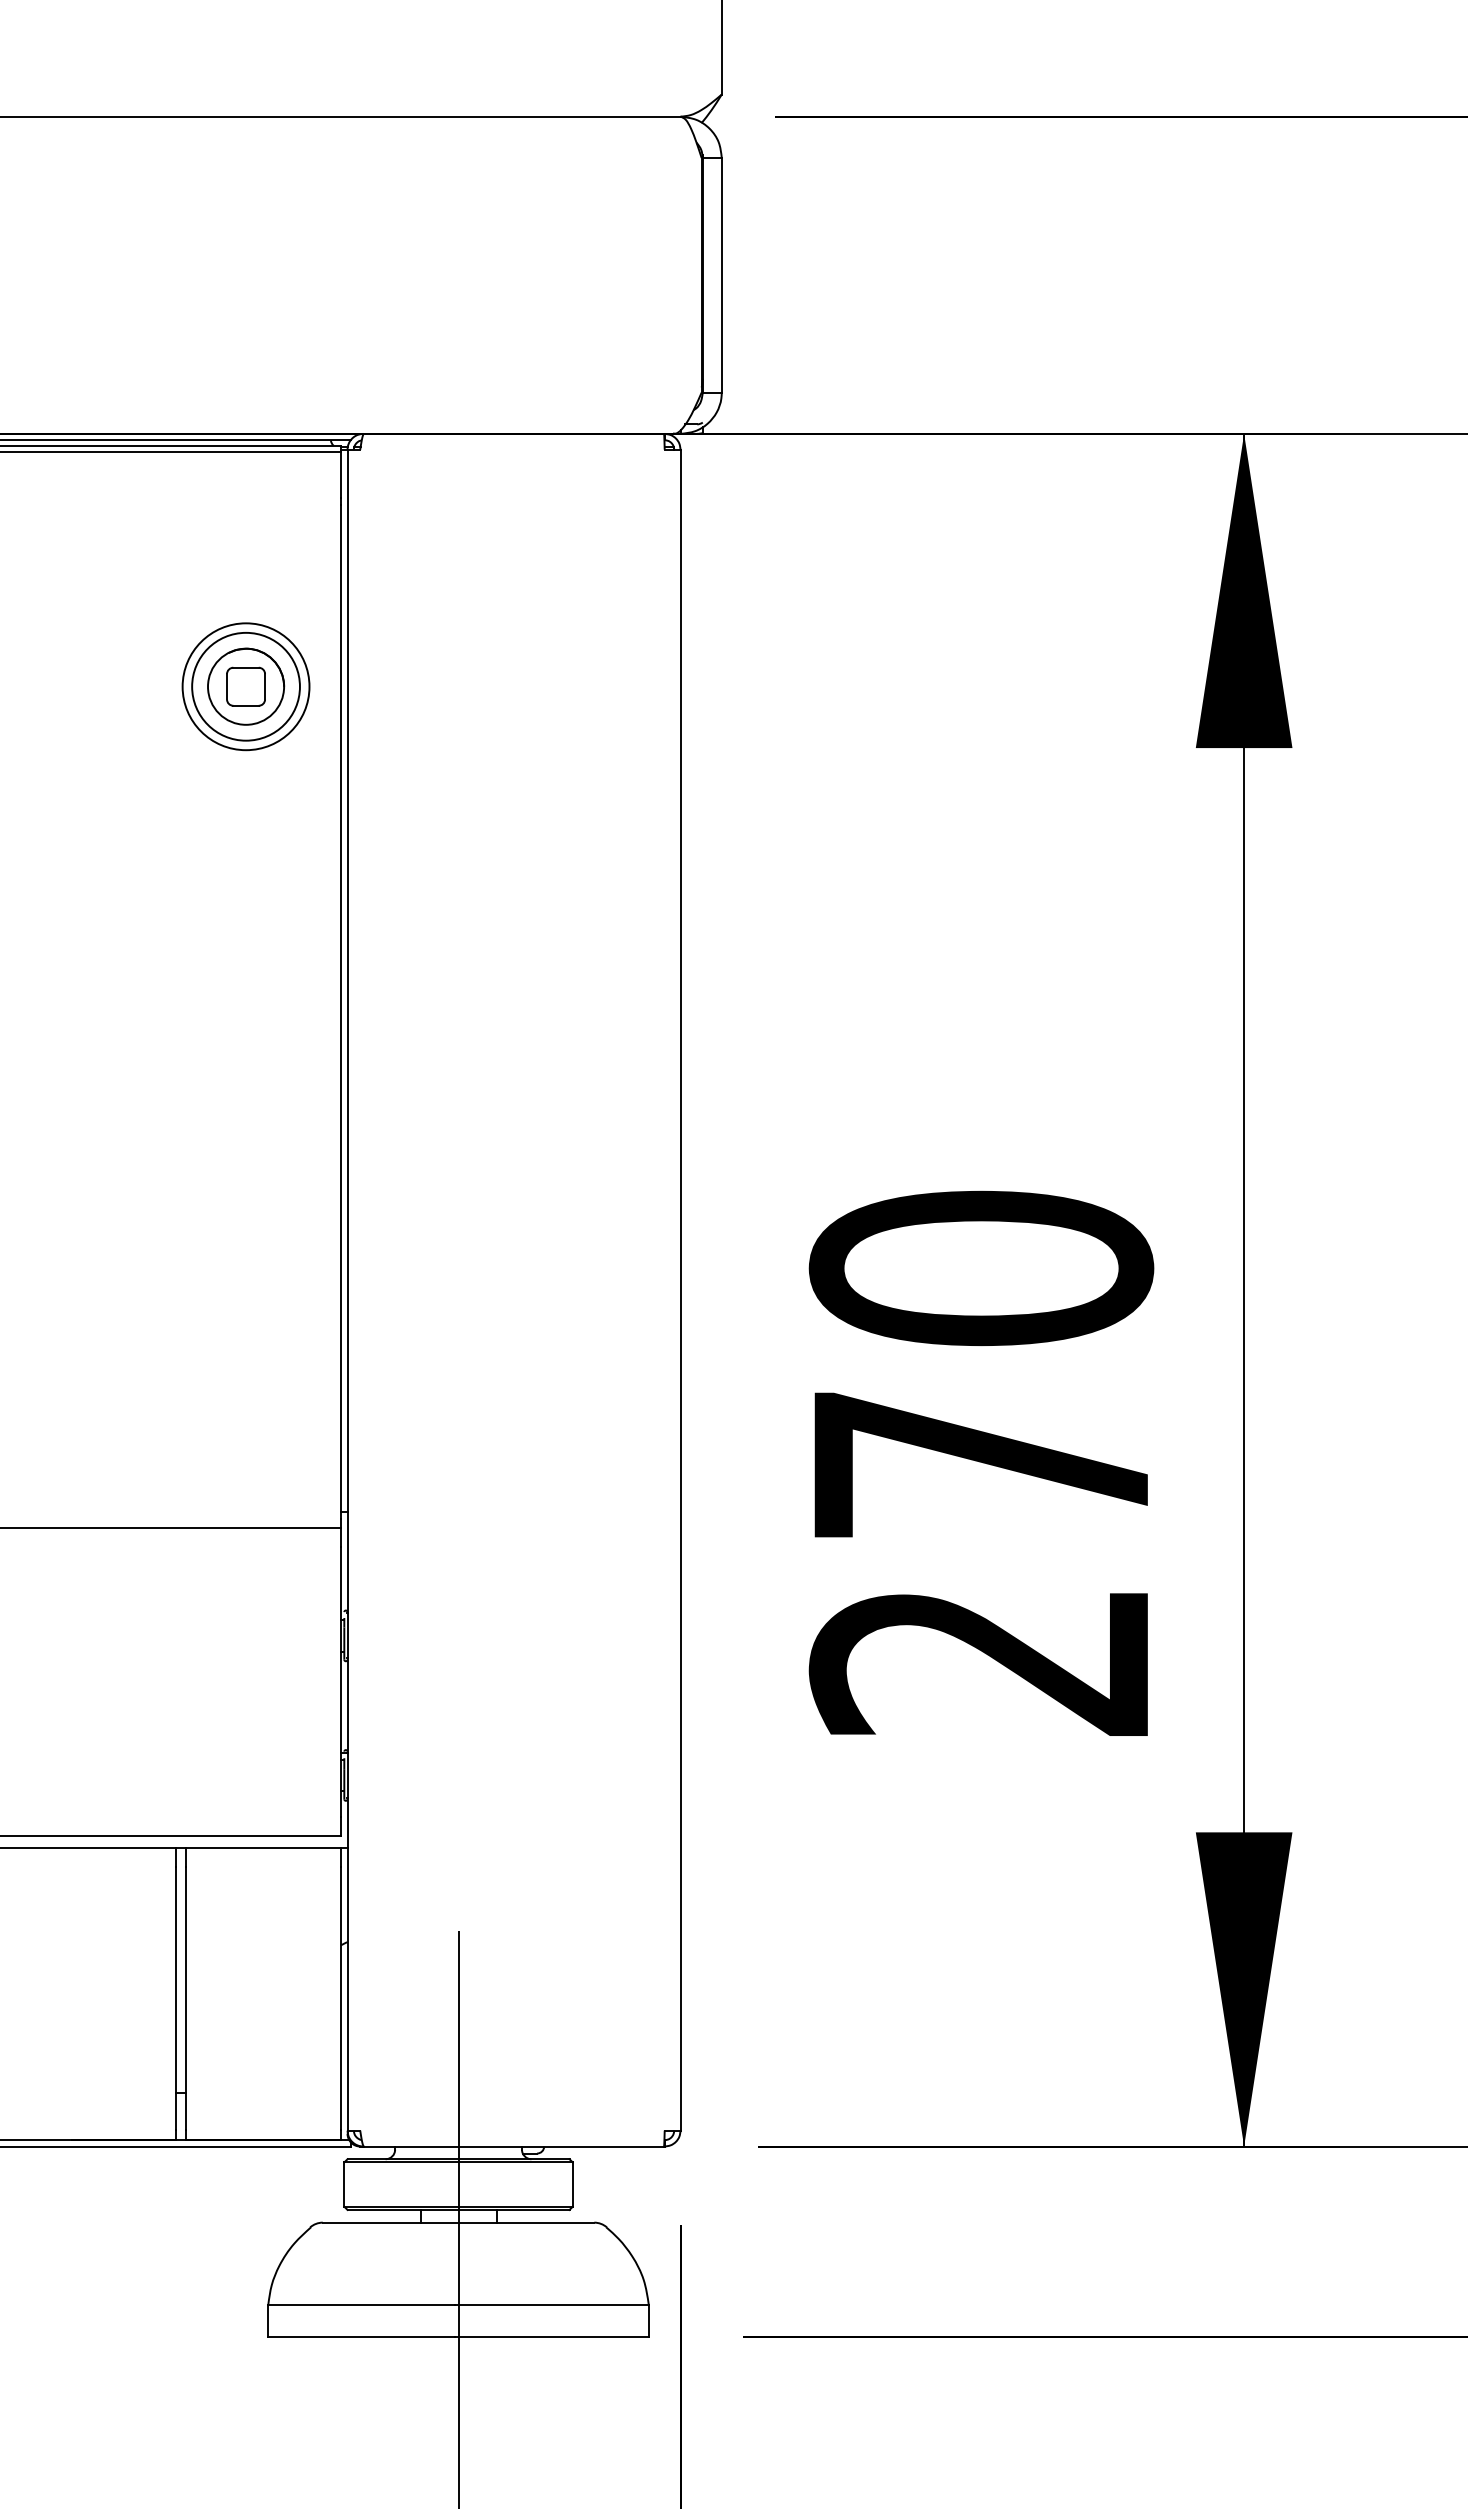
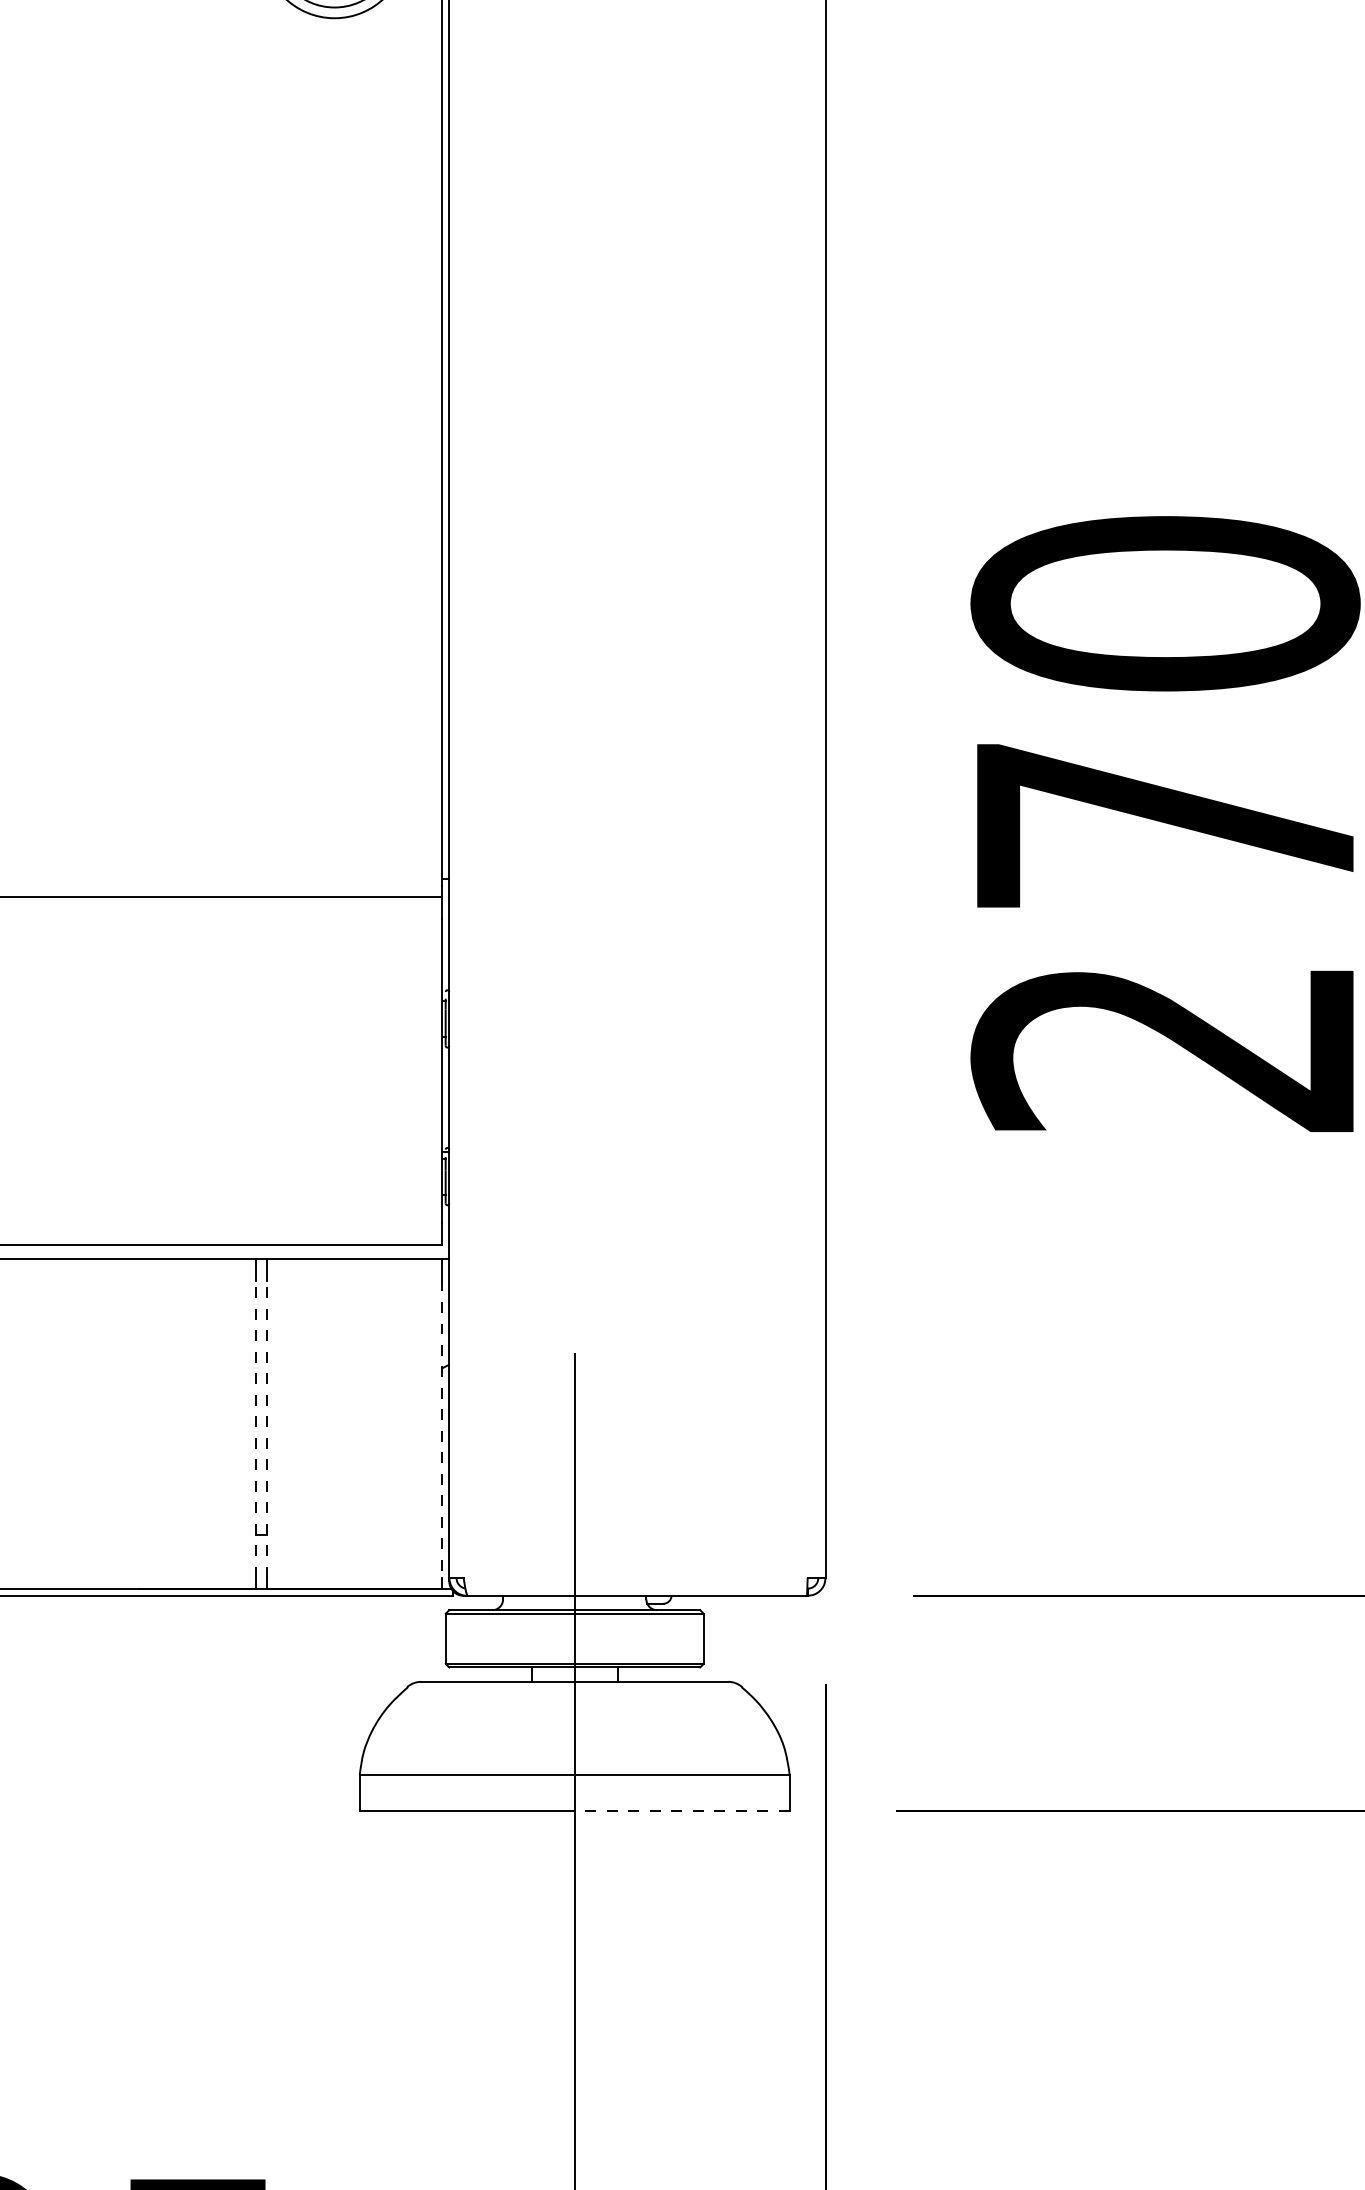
line: (176, 1998) -> (256, 1428), solid -> dashed
line: (185, 1998) -> (266, 1428), solid -> dashed
line: (341, 1999) -> (442, 1429), solid -> dashed
line: (551, 2336) -> (679, 1810), solid -> dashed

